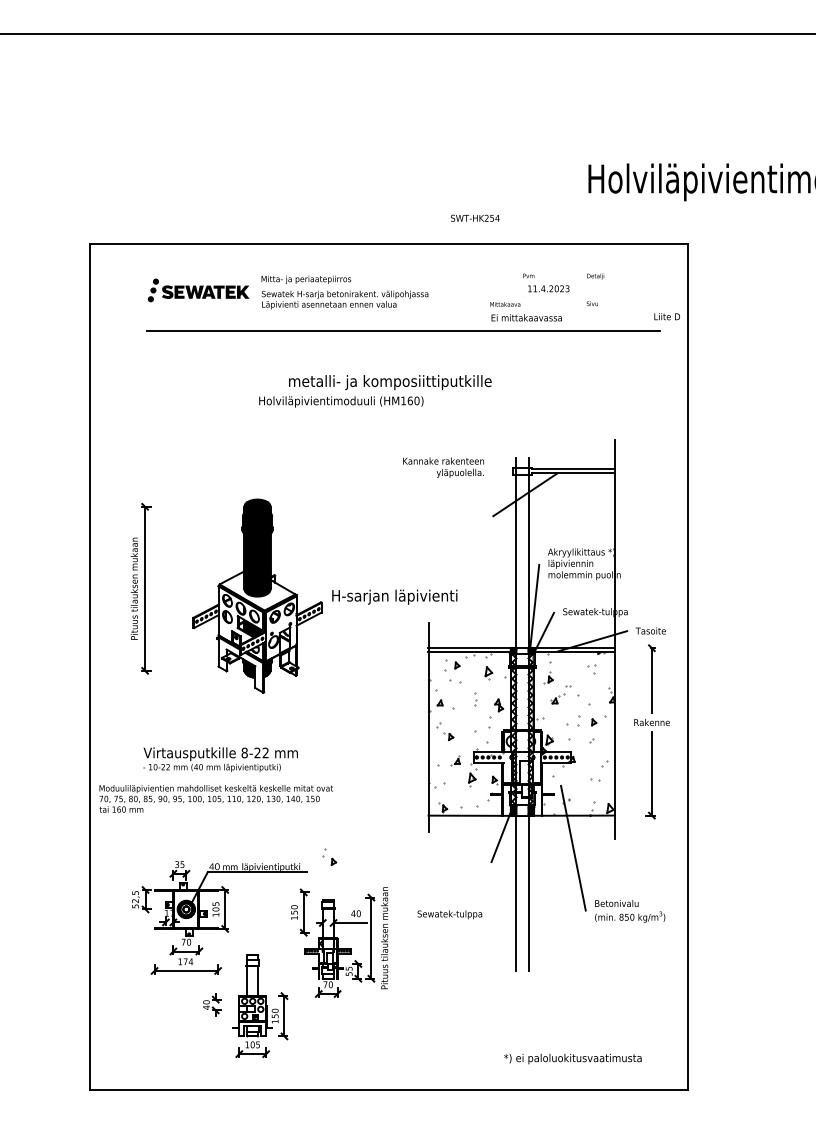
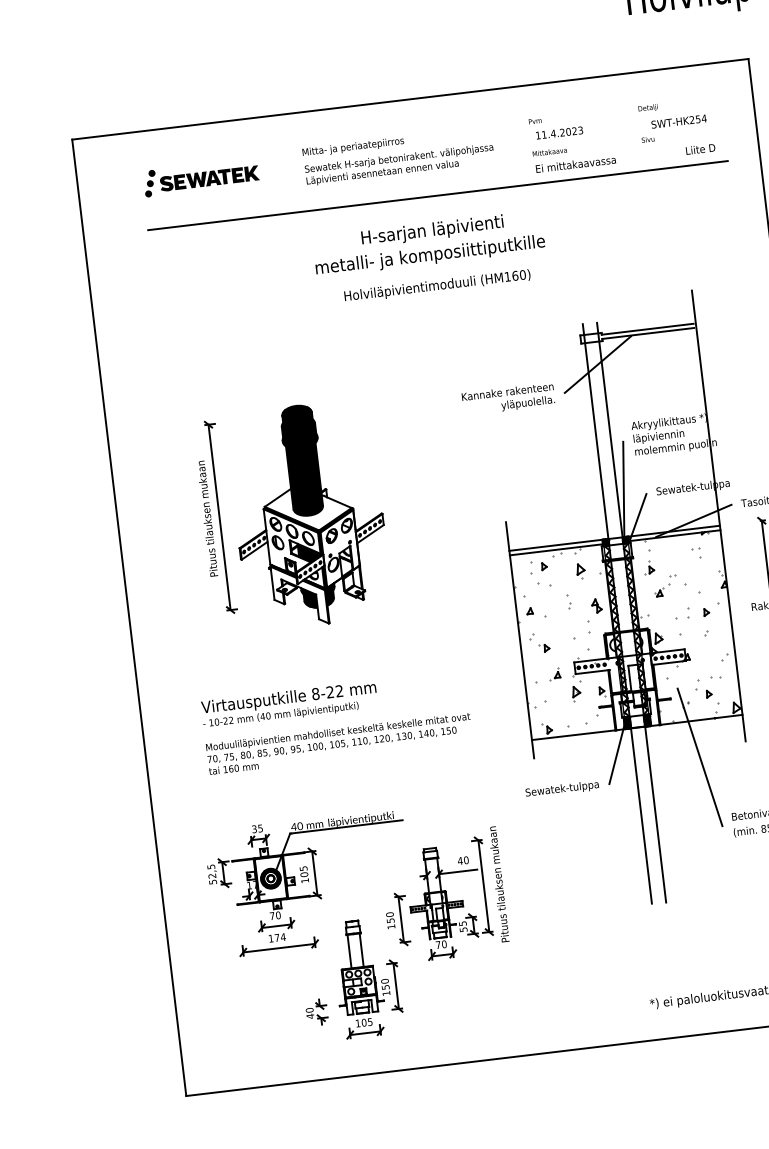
text: (475, 217) -> (679, 120), moved
text: (546, 282) -> (556, 126), moved
text: (344, 292) -> (398, 156), moved
text: (666, 316) -> (699, 149), moved
text: (341, 401) -> (437, 285), moved
text: (443, 467) -> (508, 398), moved
part: (140, 588) -> (214, 517), moved
text: (394, 596) -> (432, 230), moved
text: (215, 798) -> (338, 743), moved
part: (329, 856) -> (703, 688), moved
part: (300, 912) -> (397, 919), moved
text: (449, 914) -> (561, 789), moved
part: (212, 1004) -> (316, 1011), moved

